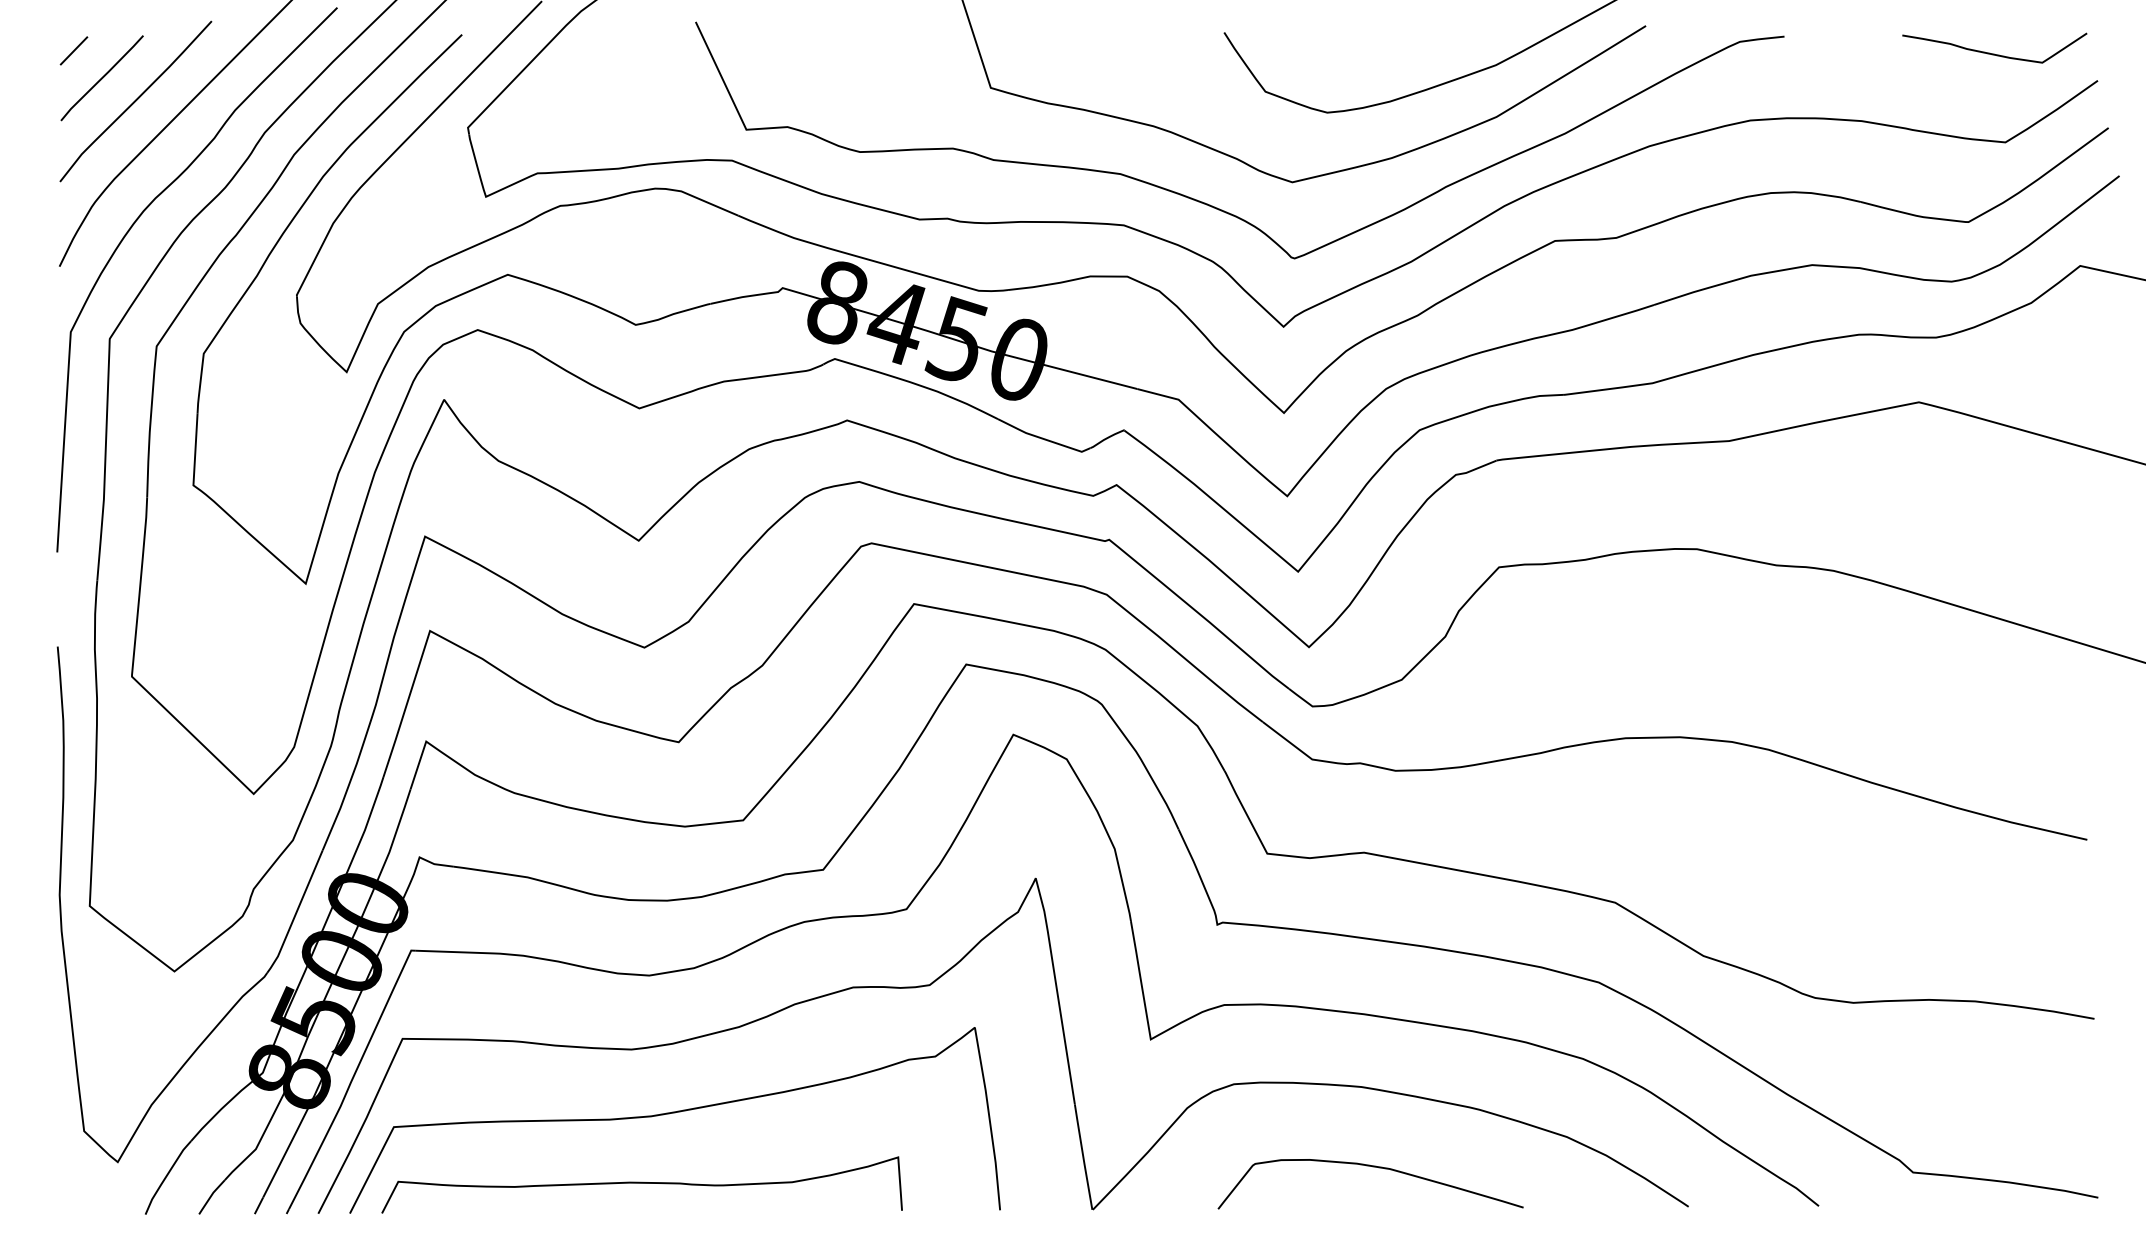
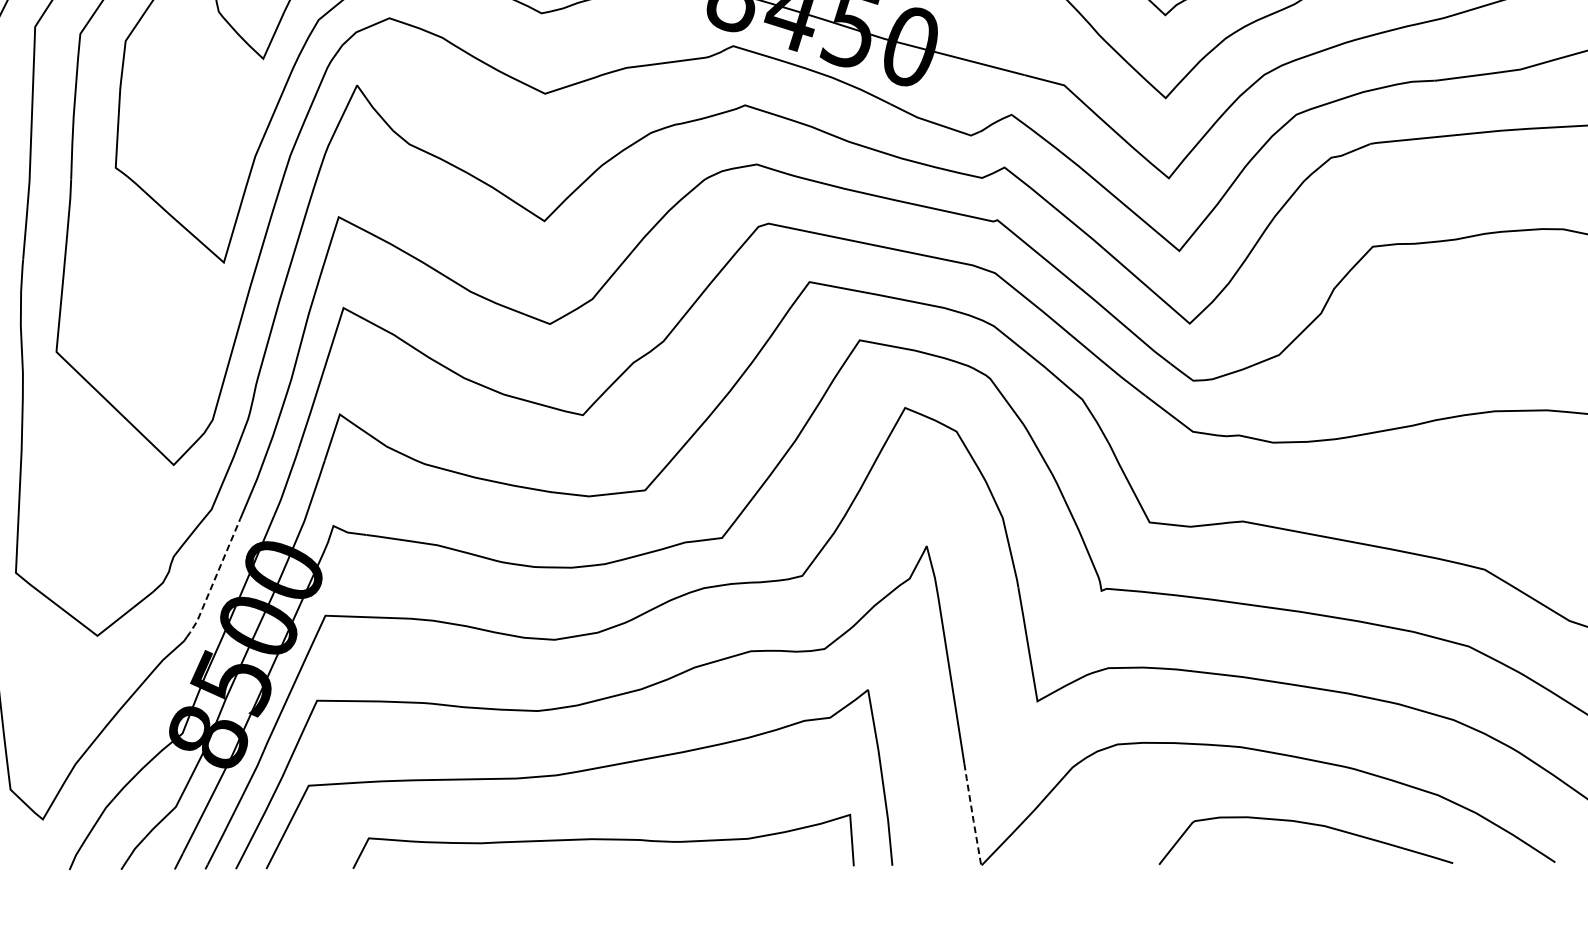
line: (296, 913) -> (214, 580), solid -> dashed
line: (1083, 1157) -> (972, 814), solid -> dashed
curve: (1372, 1167) -> (1307, 824), moved
curve: (641, 1183) -> (602, 840), moved

